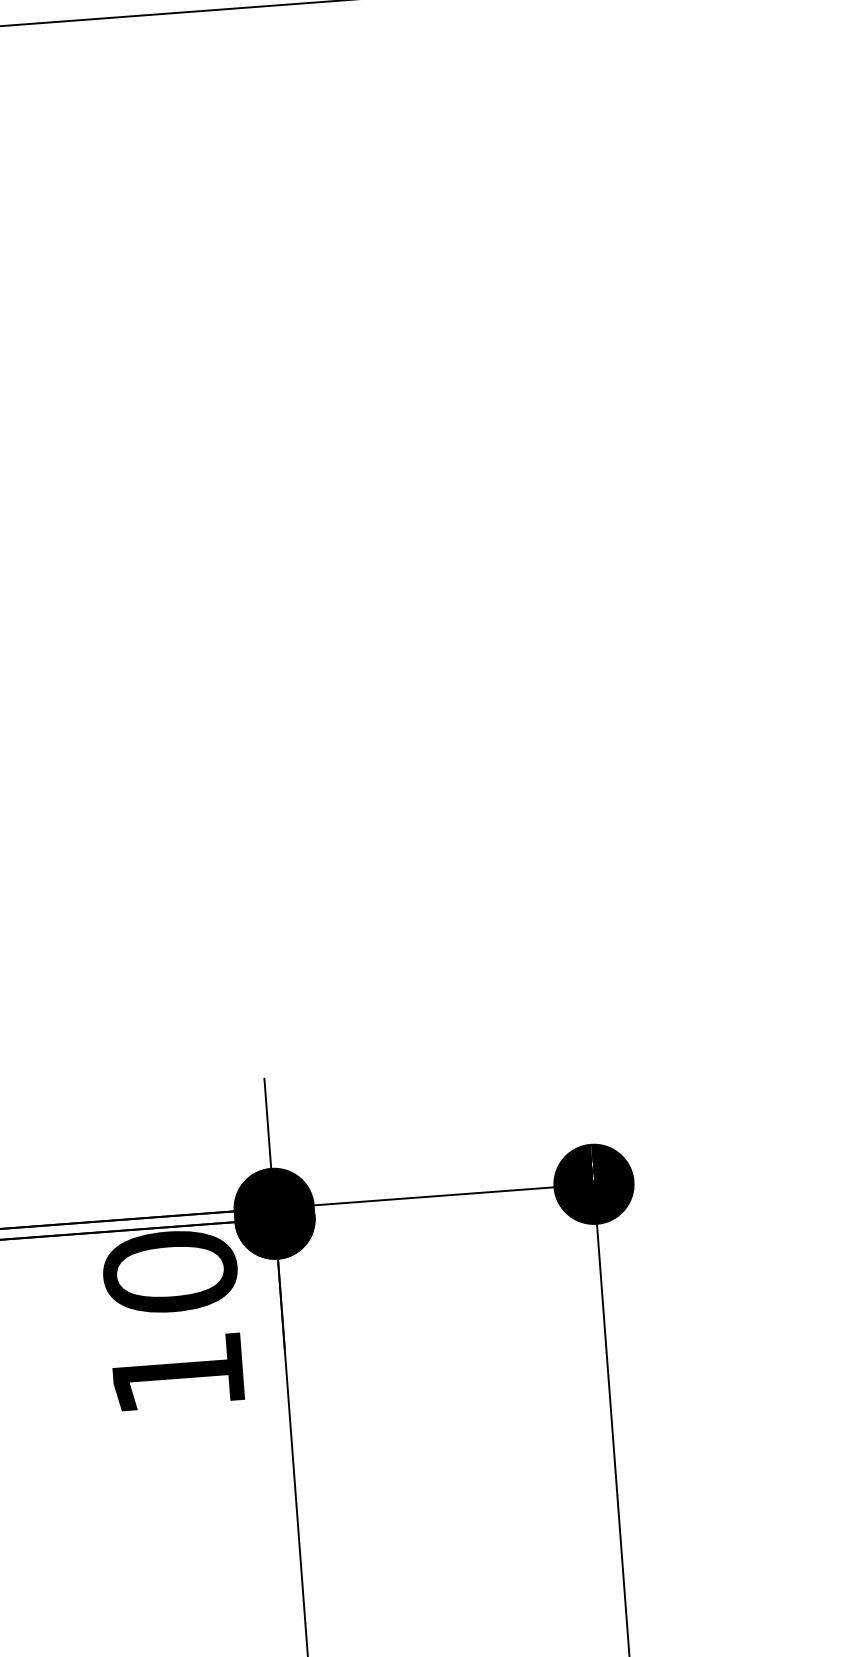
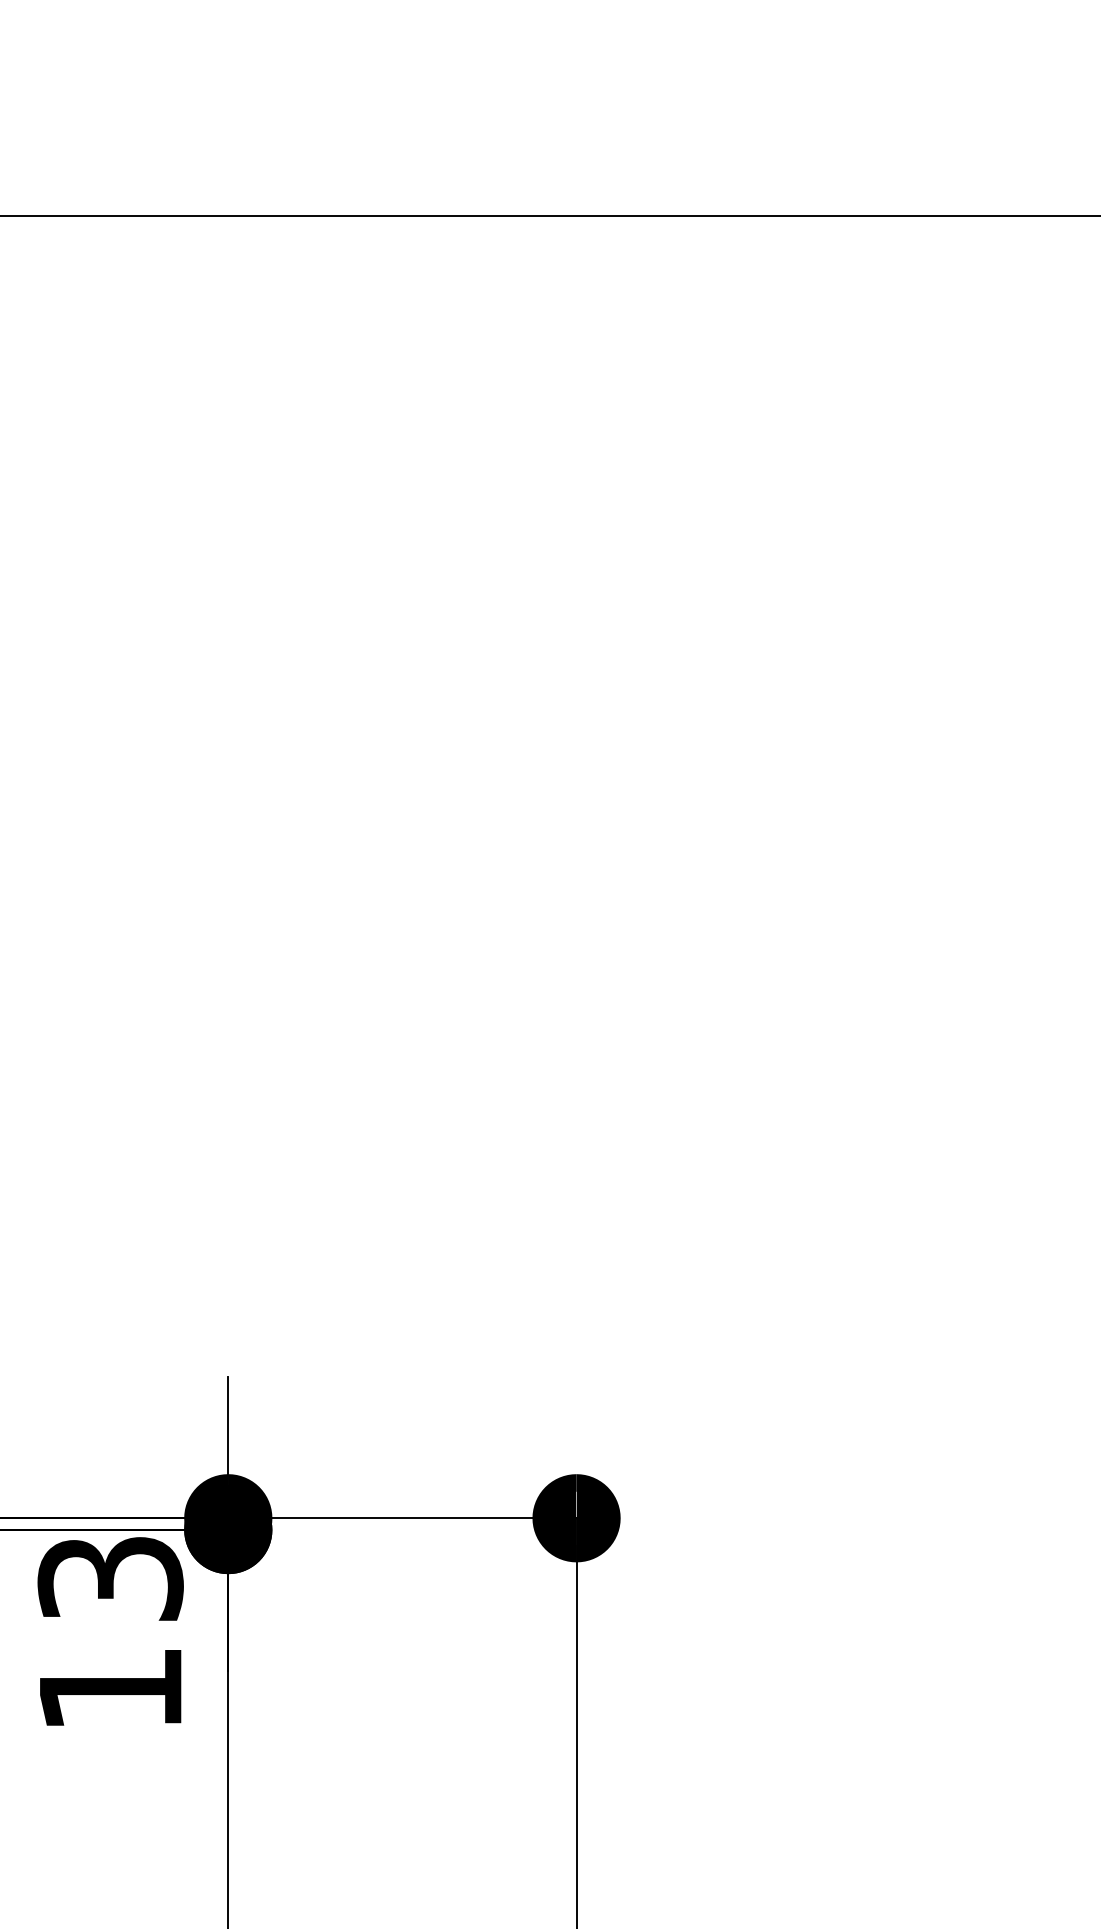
text: (170, 1271) -> (110, 1578), 10 -> 13

